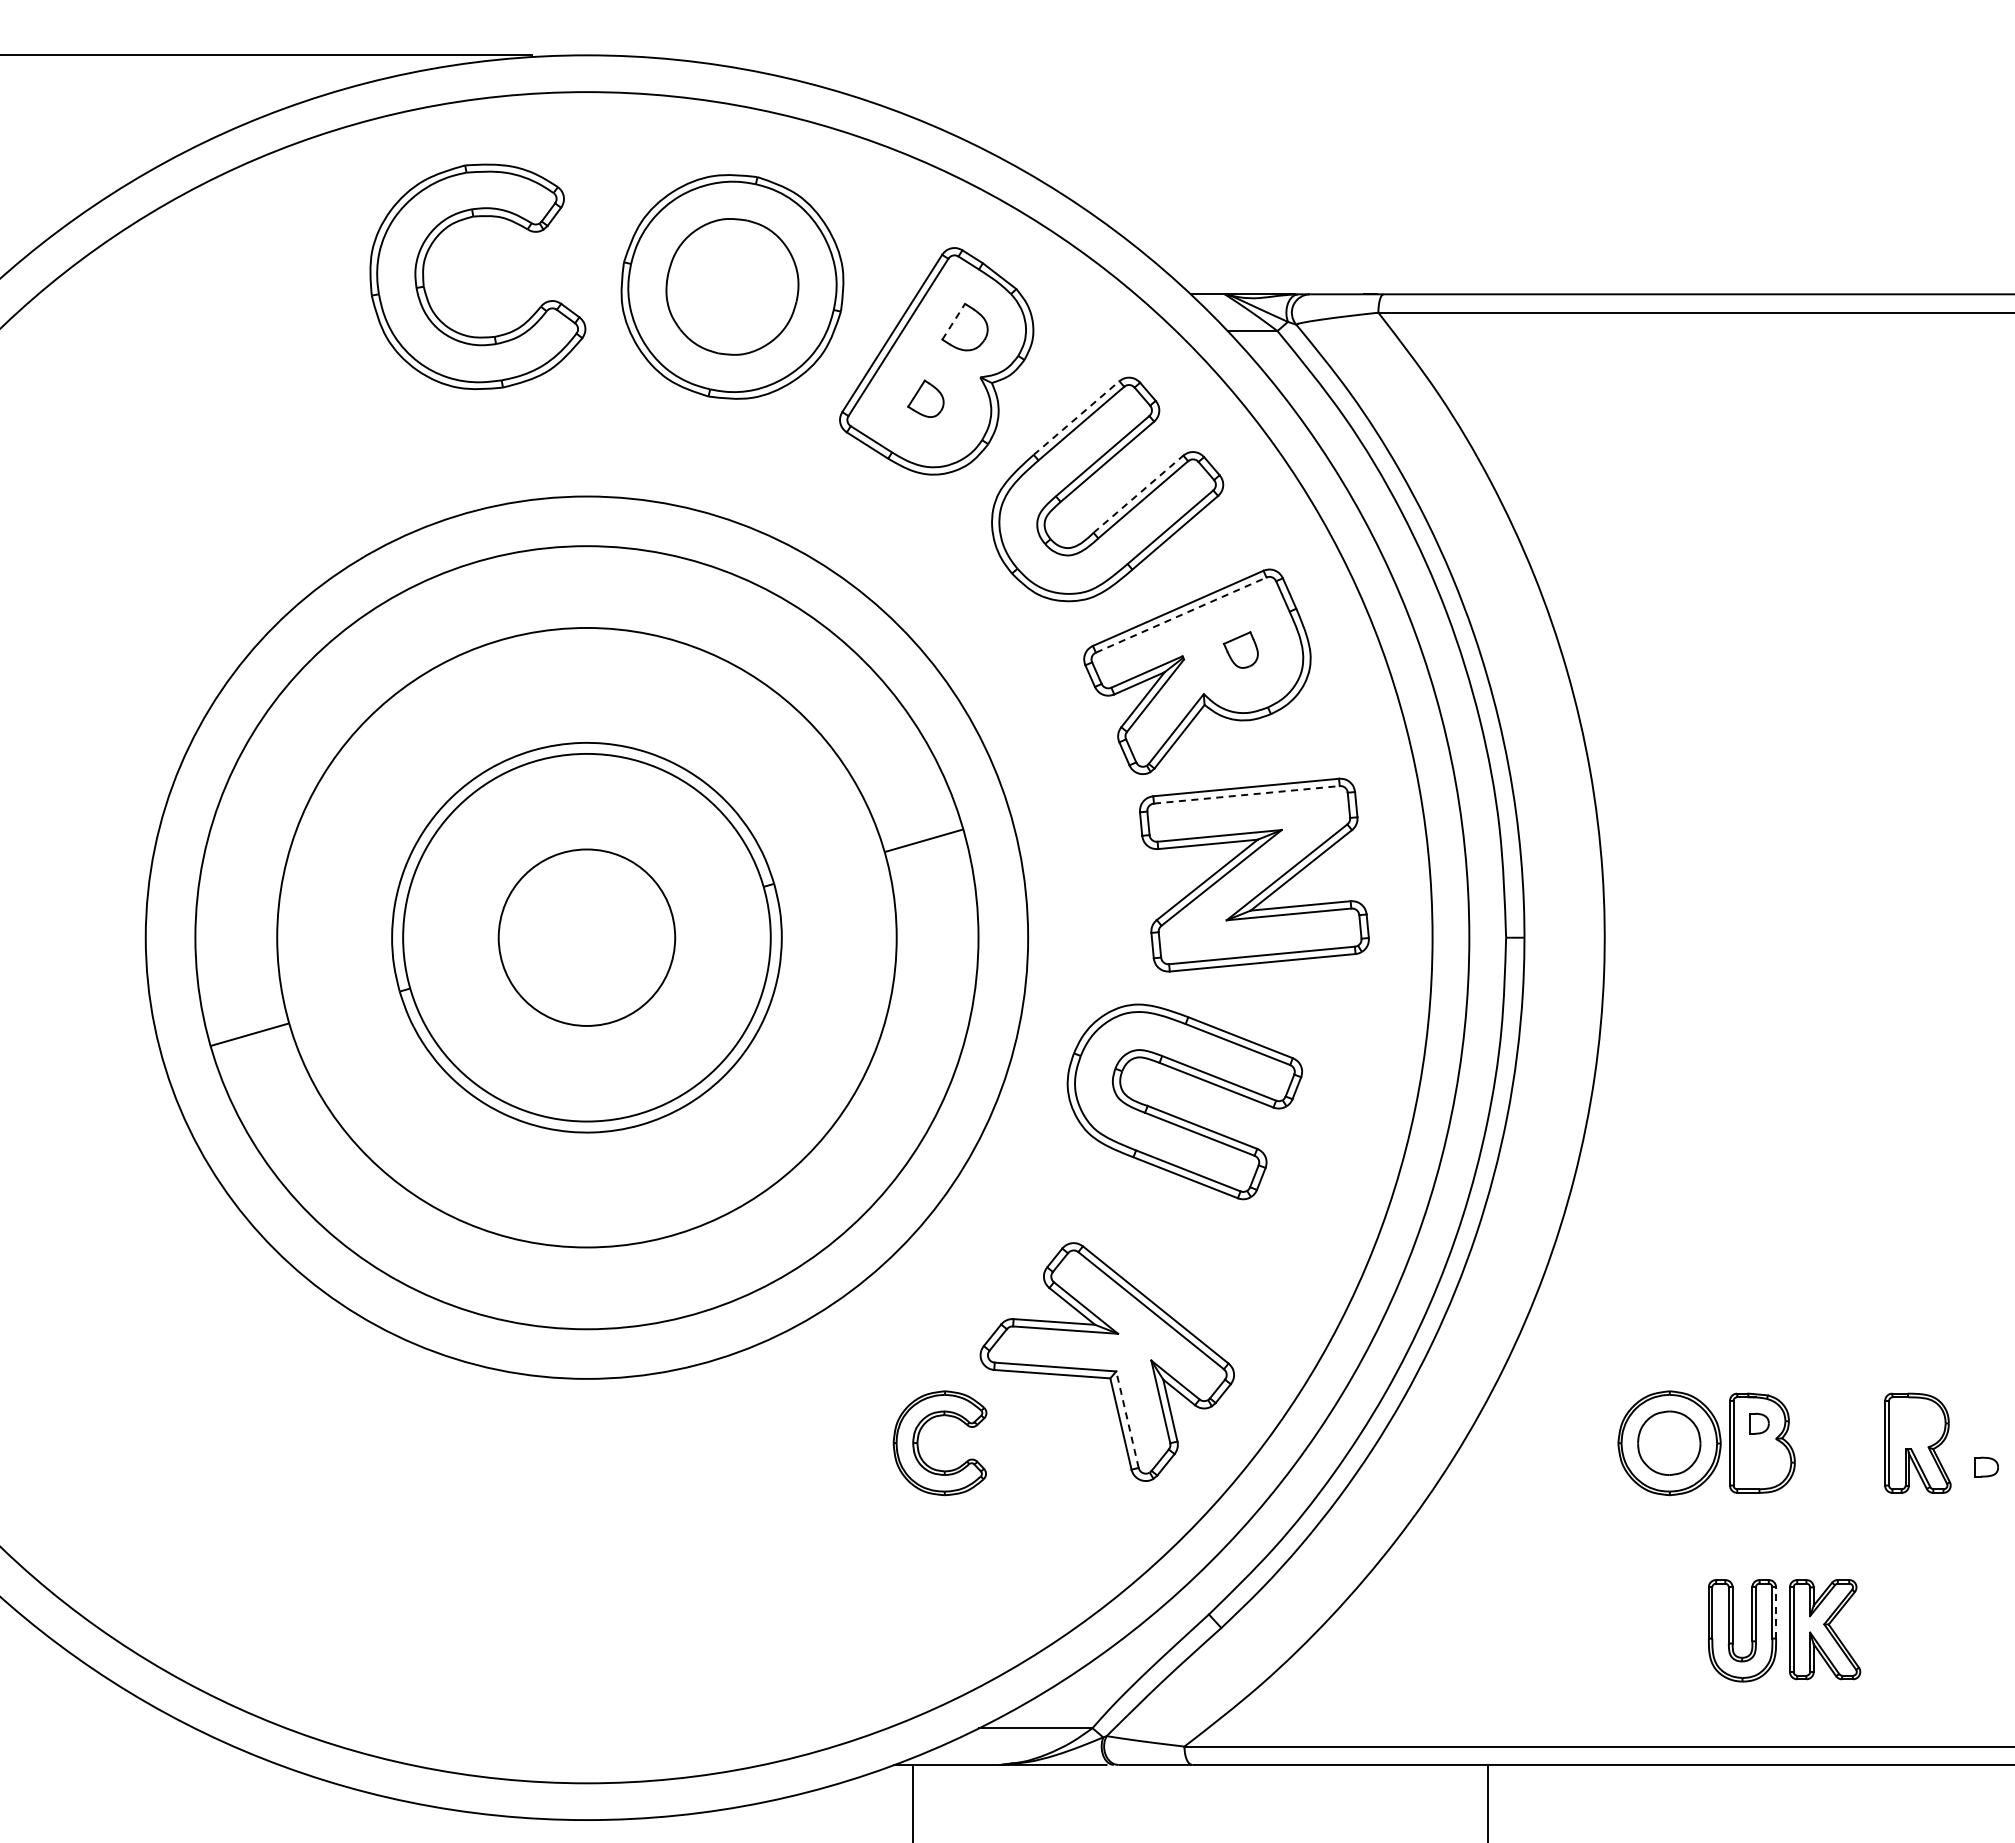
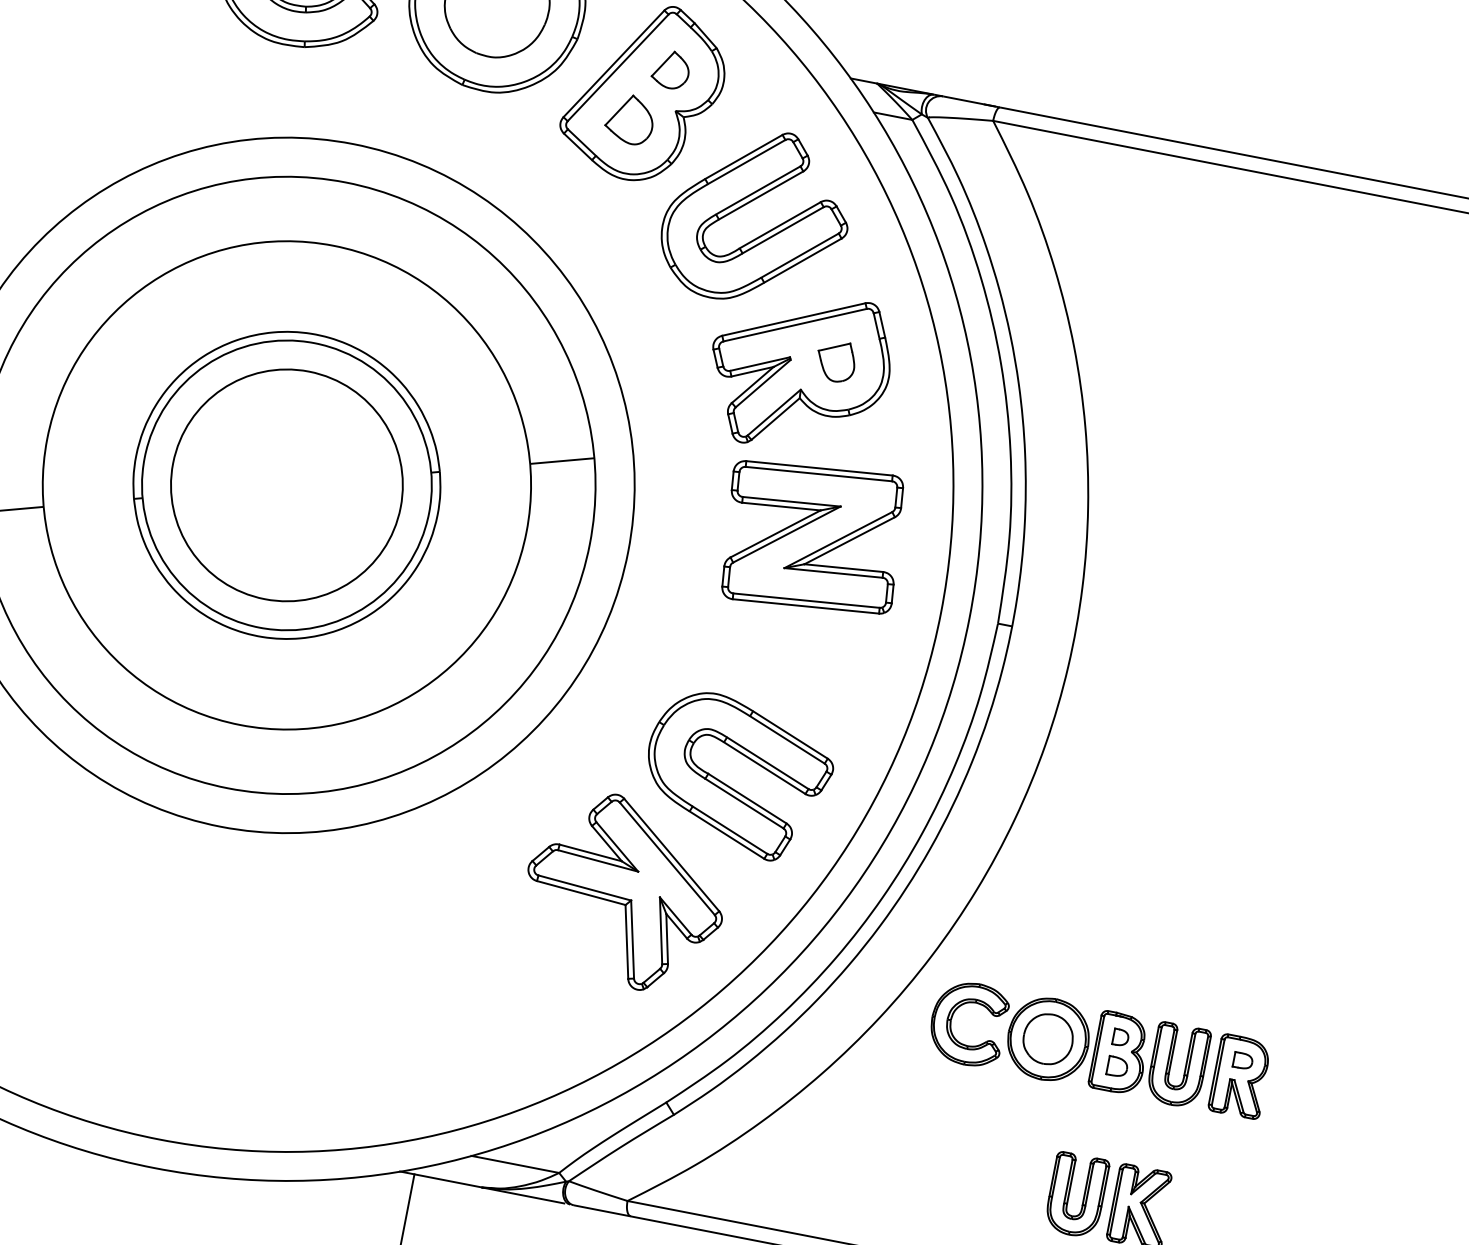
line: (953, 321) -> (663, 63), dashed -> solid
part: (925, 398) -> (629, 119), size x1.67
line: (1076, 418) -> (743, 157), dashed -> solid
line: (1138, 493) -> (780, 224), dashed -> solid
line: (1181, 614) -> (795, 324), dashed -> solid
part: (1240, 649) -> (835, 360), size x1.43
line: (1247, 794) -> (819, 473), dashed -> solid
circle: (586, 937) -> (286, 485), size x1.67
part: (1180, 1117) -> (731, 787), moved
line: (1127, 1419) -> (632, 939), dashed -> solid
part: (1828, 1444) -> (1171, 1064), added
part: (919, 1449) -> (951, 1025), moved
part: (1762, 1460) -> (1117, 1066), added
part: (1986, 1466) -> (1243, 1060), moved
line: (1776, 1612) -> (1105, 1186), dashed -> solid

